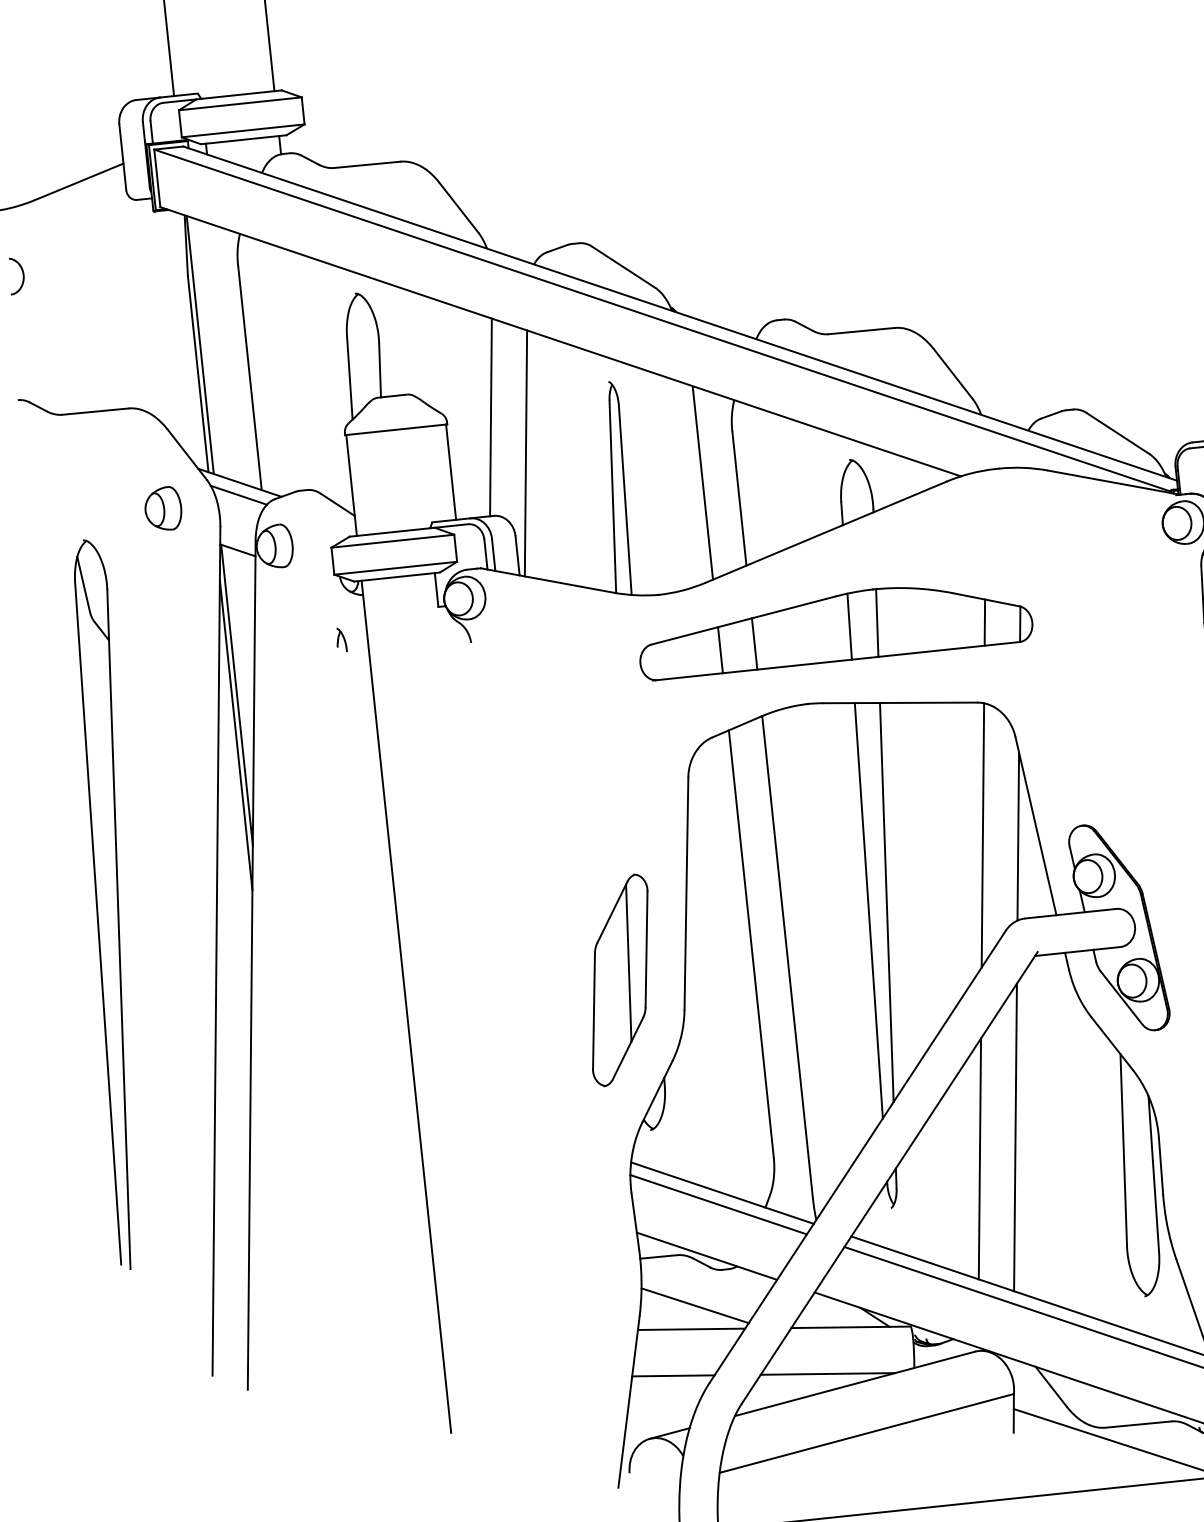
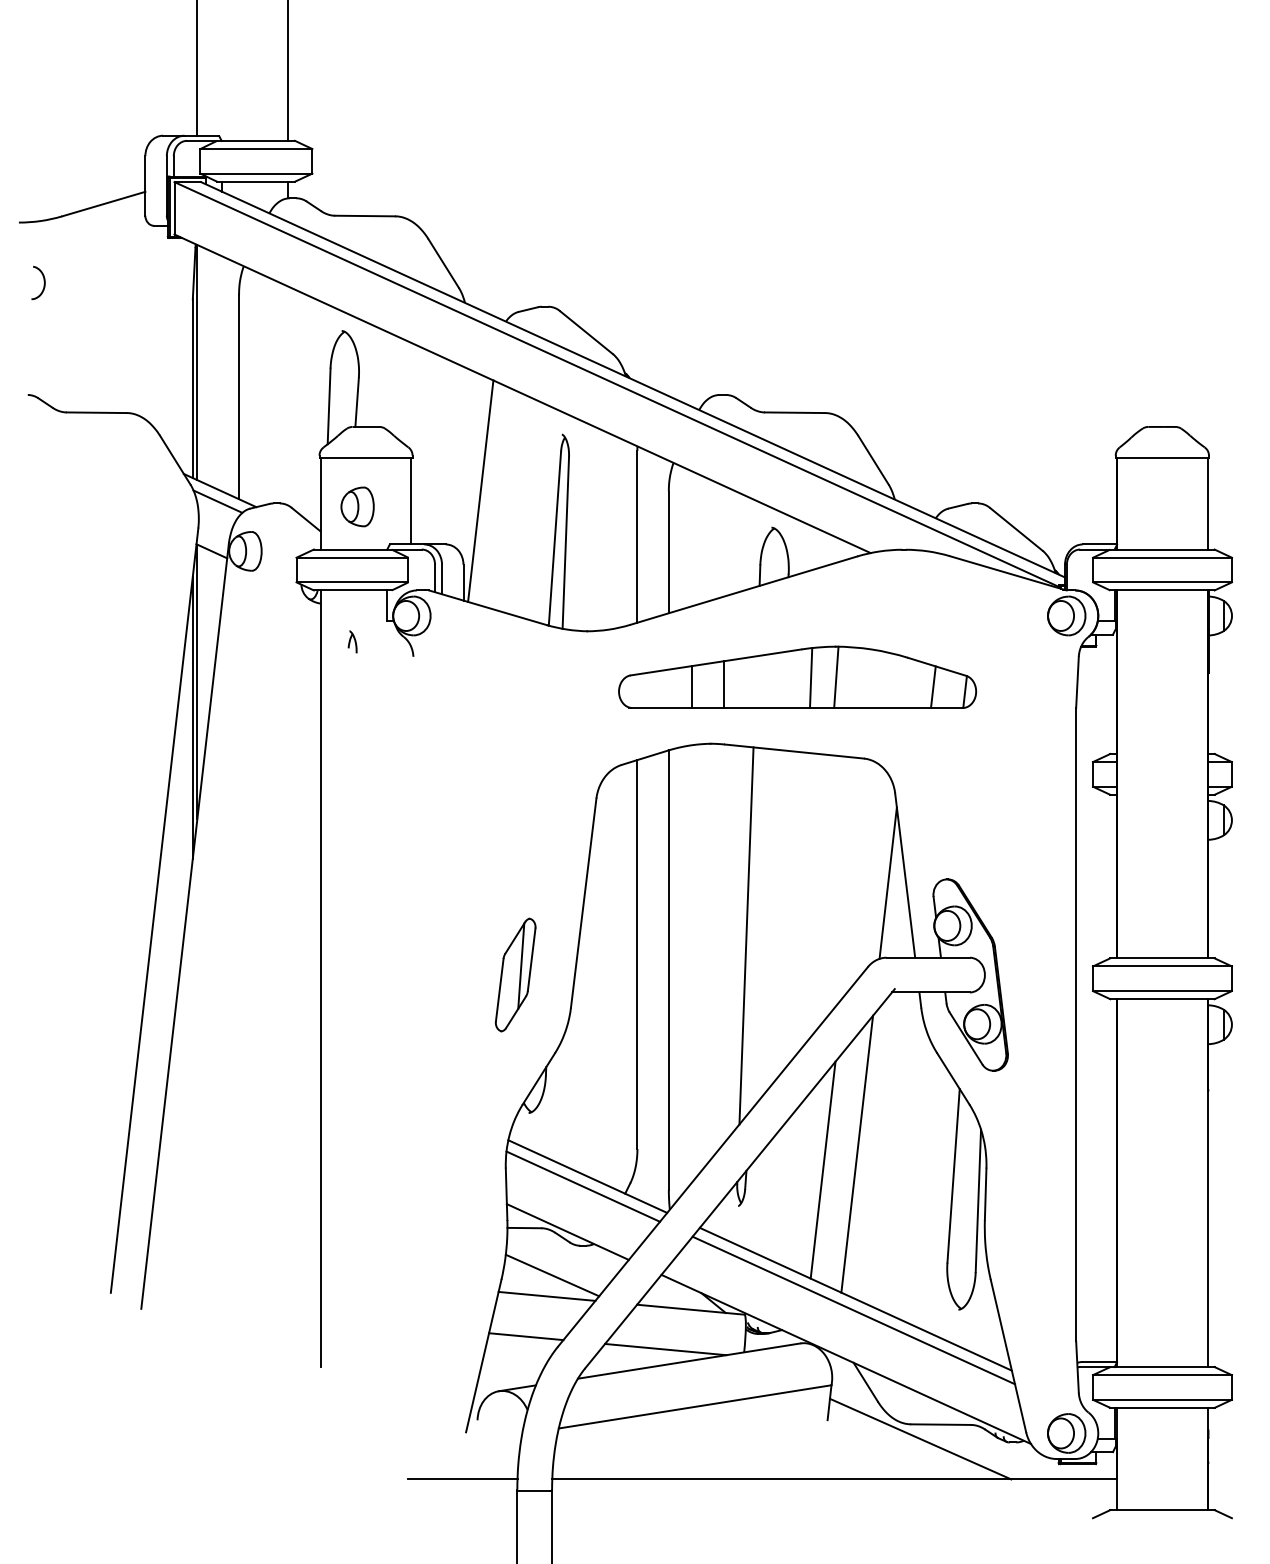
line: (490, 417) -> (452, 455), removed
part: (163, 508) -> (357, 506), moved
part: (834, 626) -> (797, 676), moved
part: (341, 639) -> (352, 641), moved
line: (982, 835) -> (856, 878), removed
line: (886, 901) -> (763, 929), removed
part: (111, 903) -> (64, 857), removed
part: (619, 979) -> (515, 974), size x0.6

